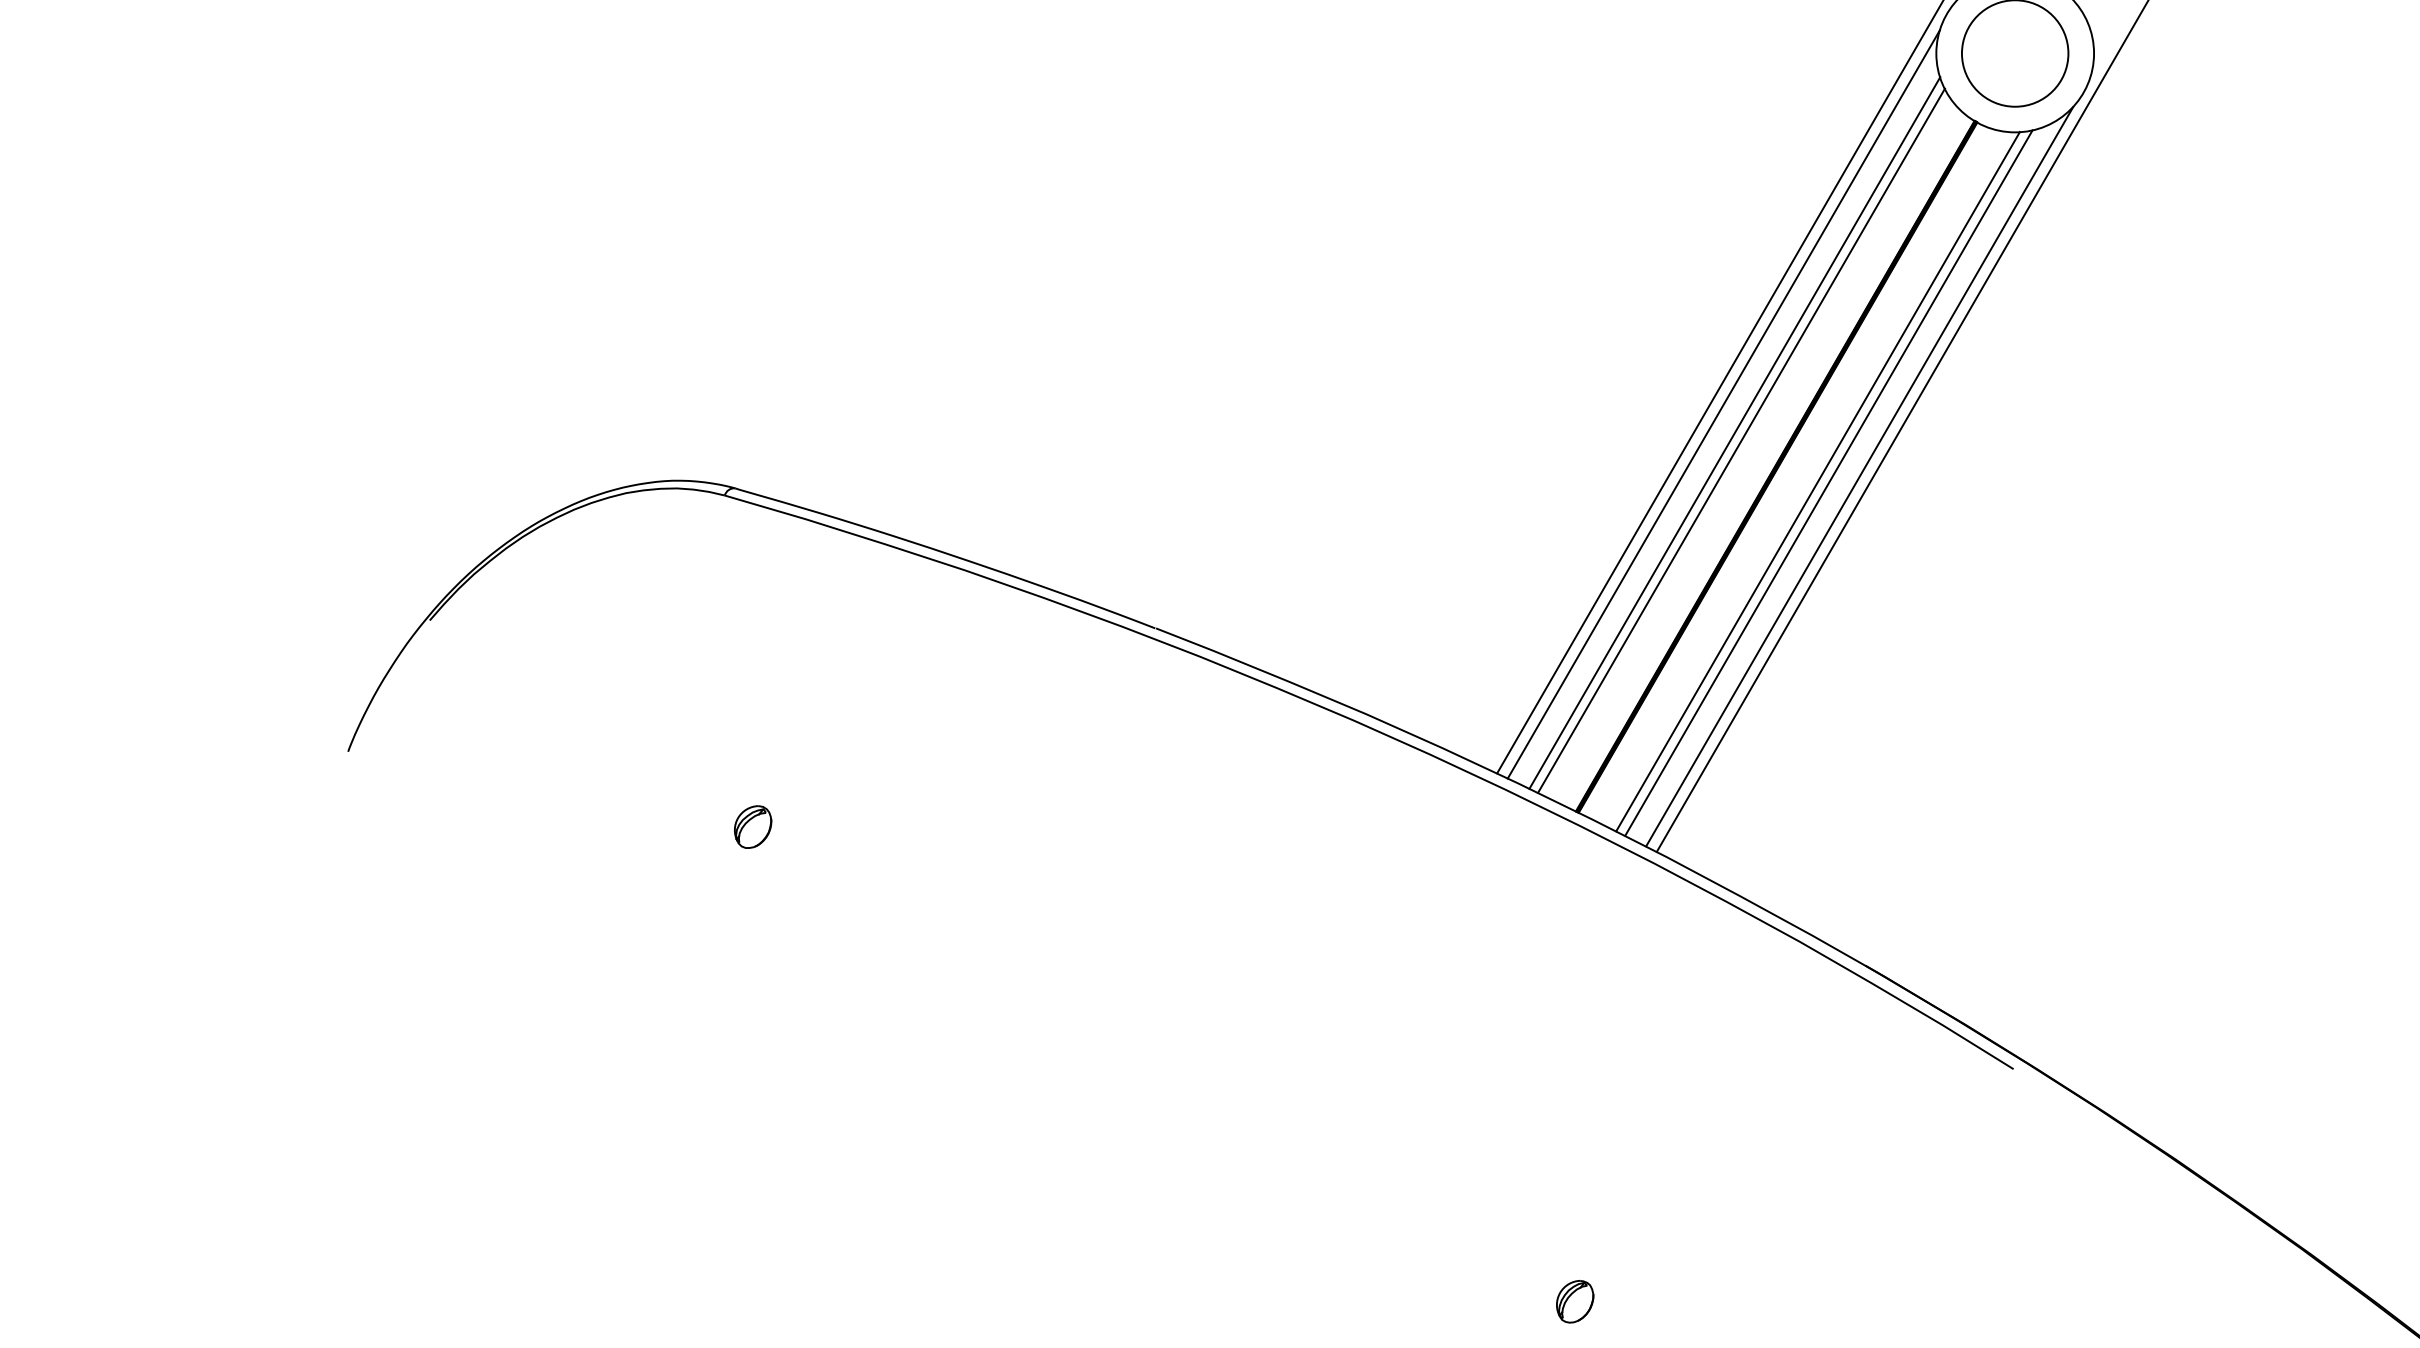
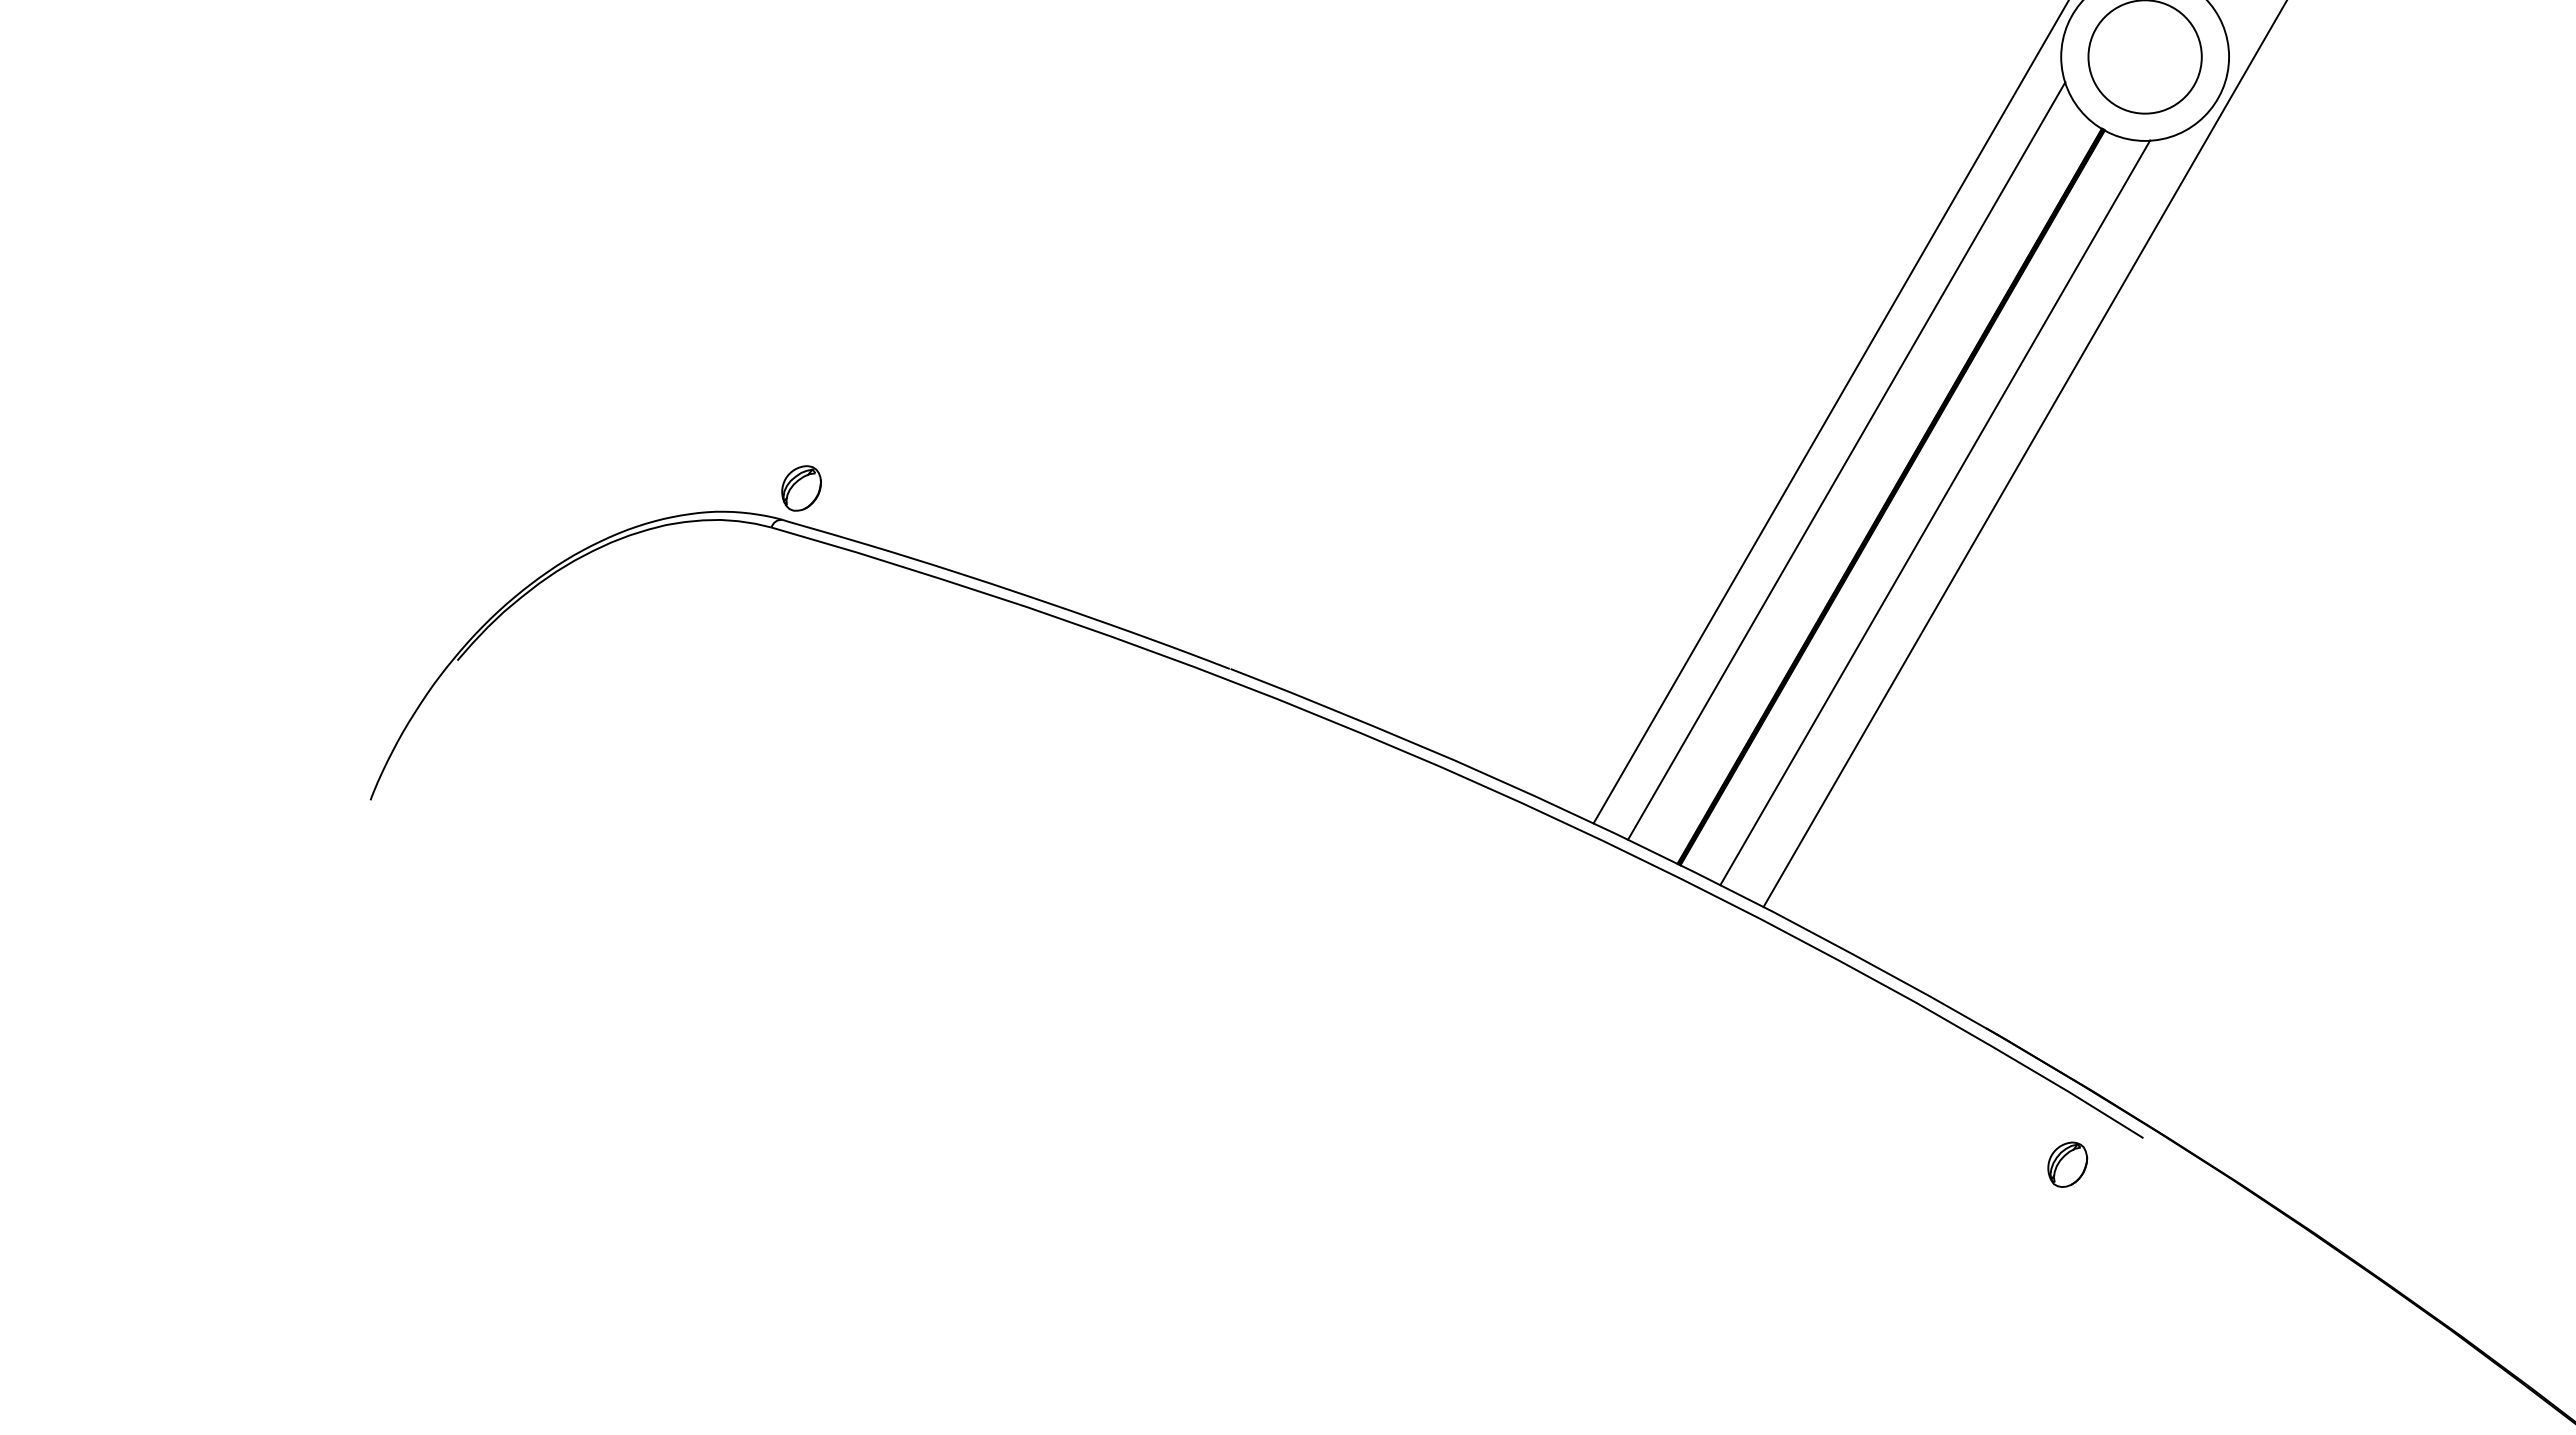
line: (1723, 404) -> (1834, 430), removed
line: (1741, 440) -> (1853, 468), removed
line: (1859, 476) -> (1979, 507), removed
line: (1828, 482) -> (1946, 513), removed
part: (752, 827) -> (801, 488), moved
part: (1574, 1301) -> (2067, 1164), moved

